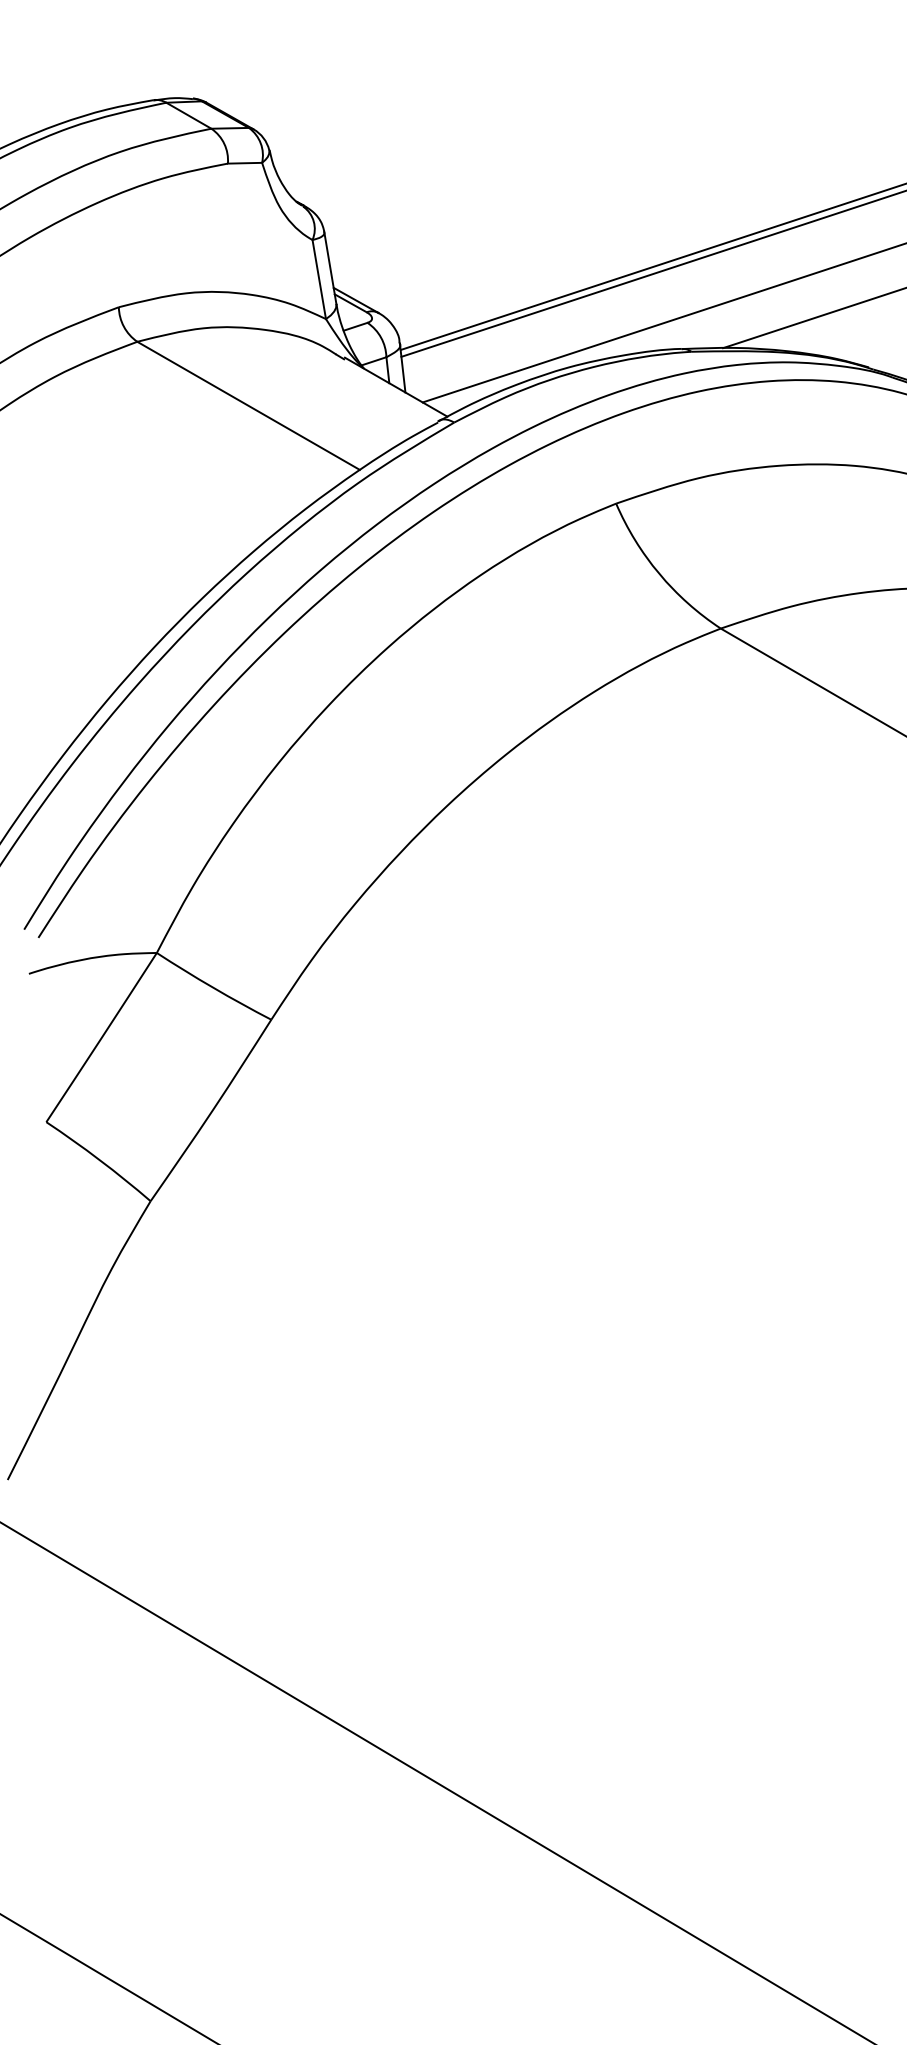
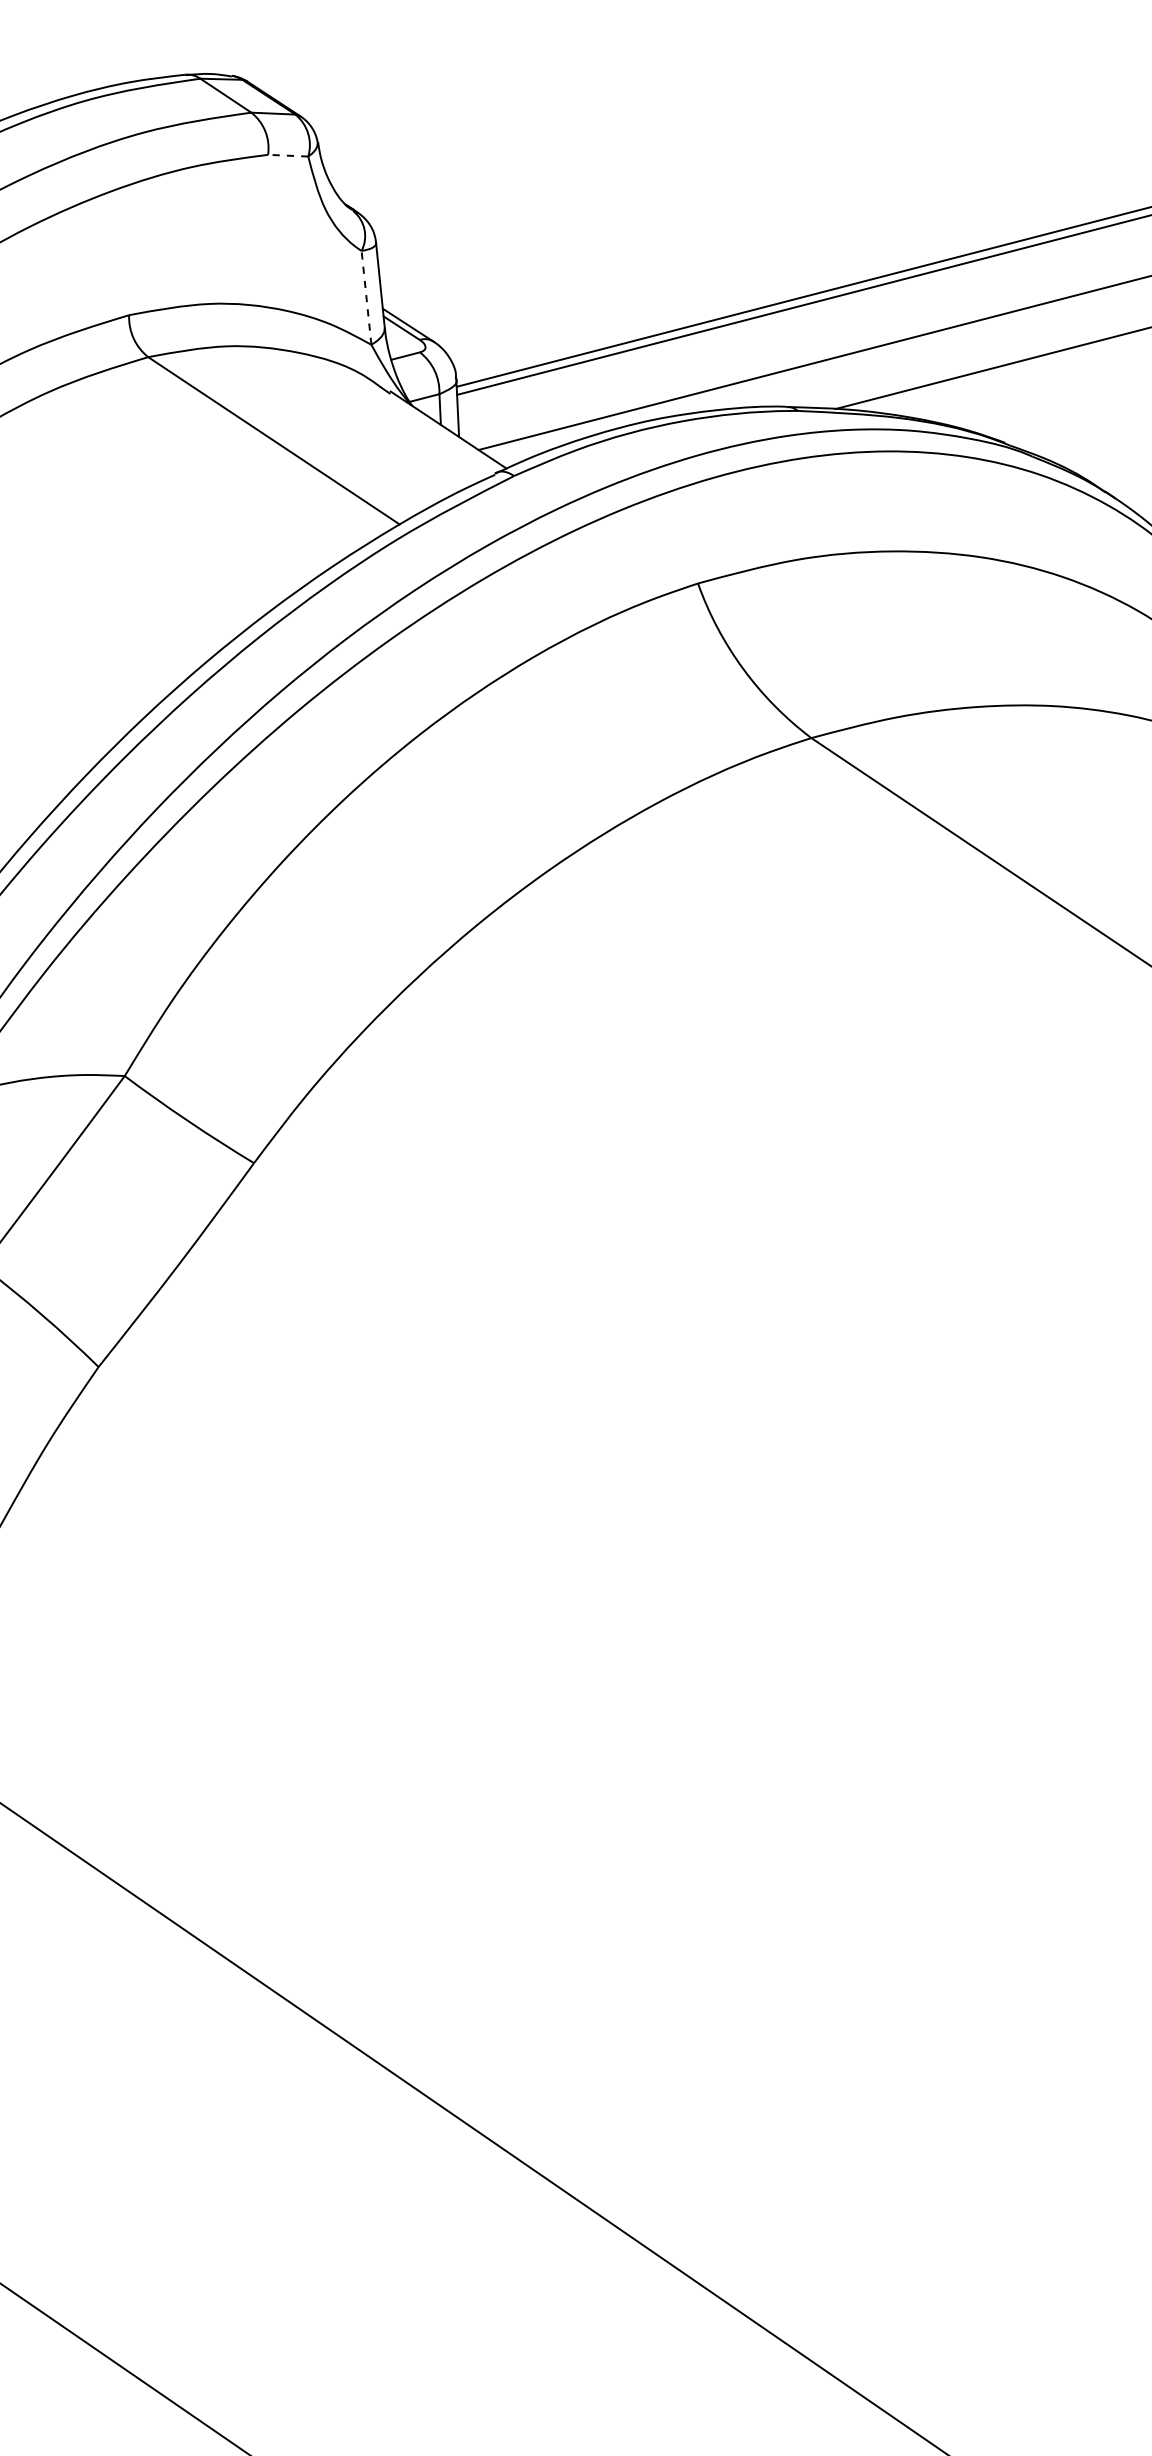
line: (244, 163) -> (287, 155), solid -> dashed
line: (319, 279) -> (366, 297), solid -> dashed

